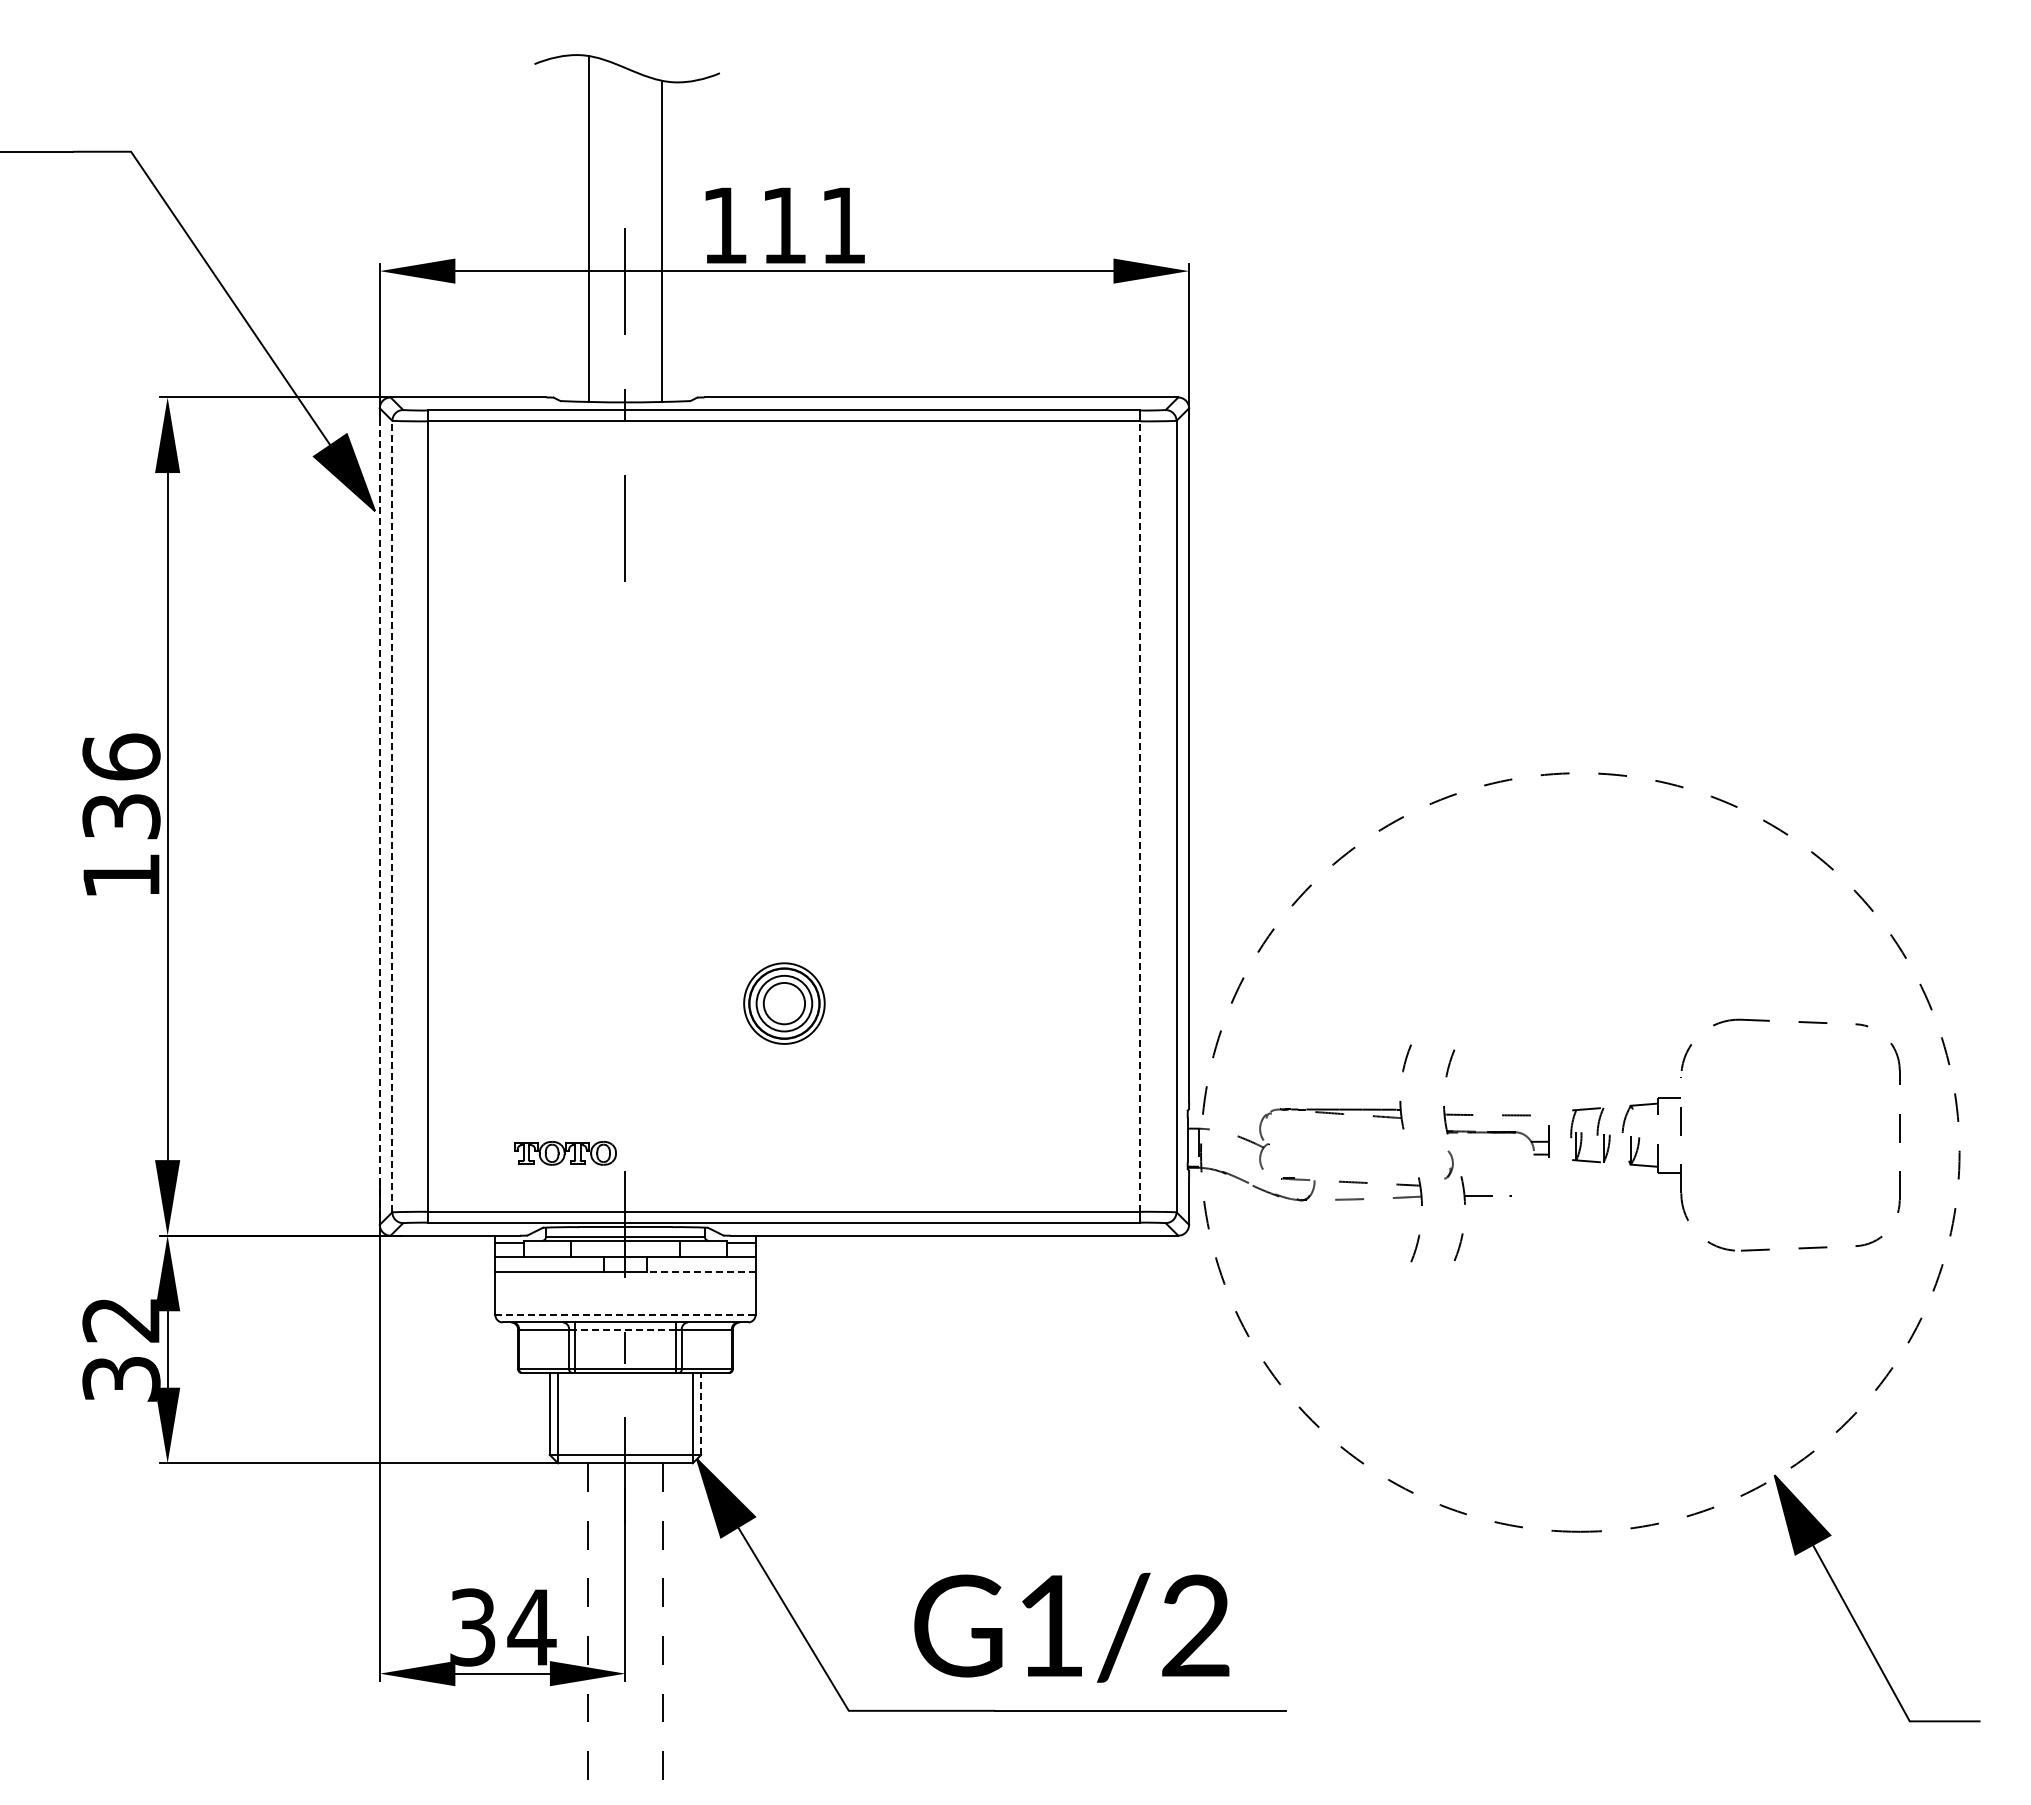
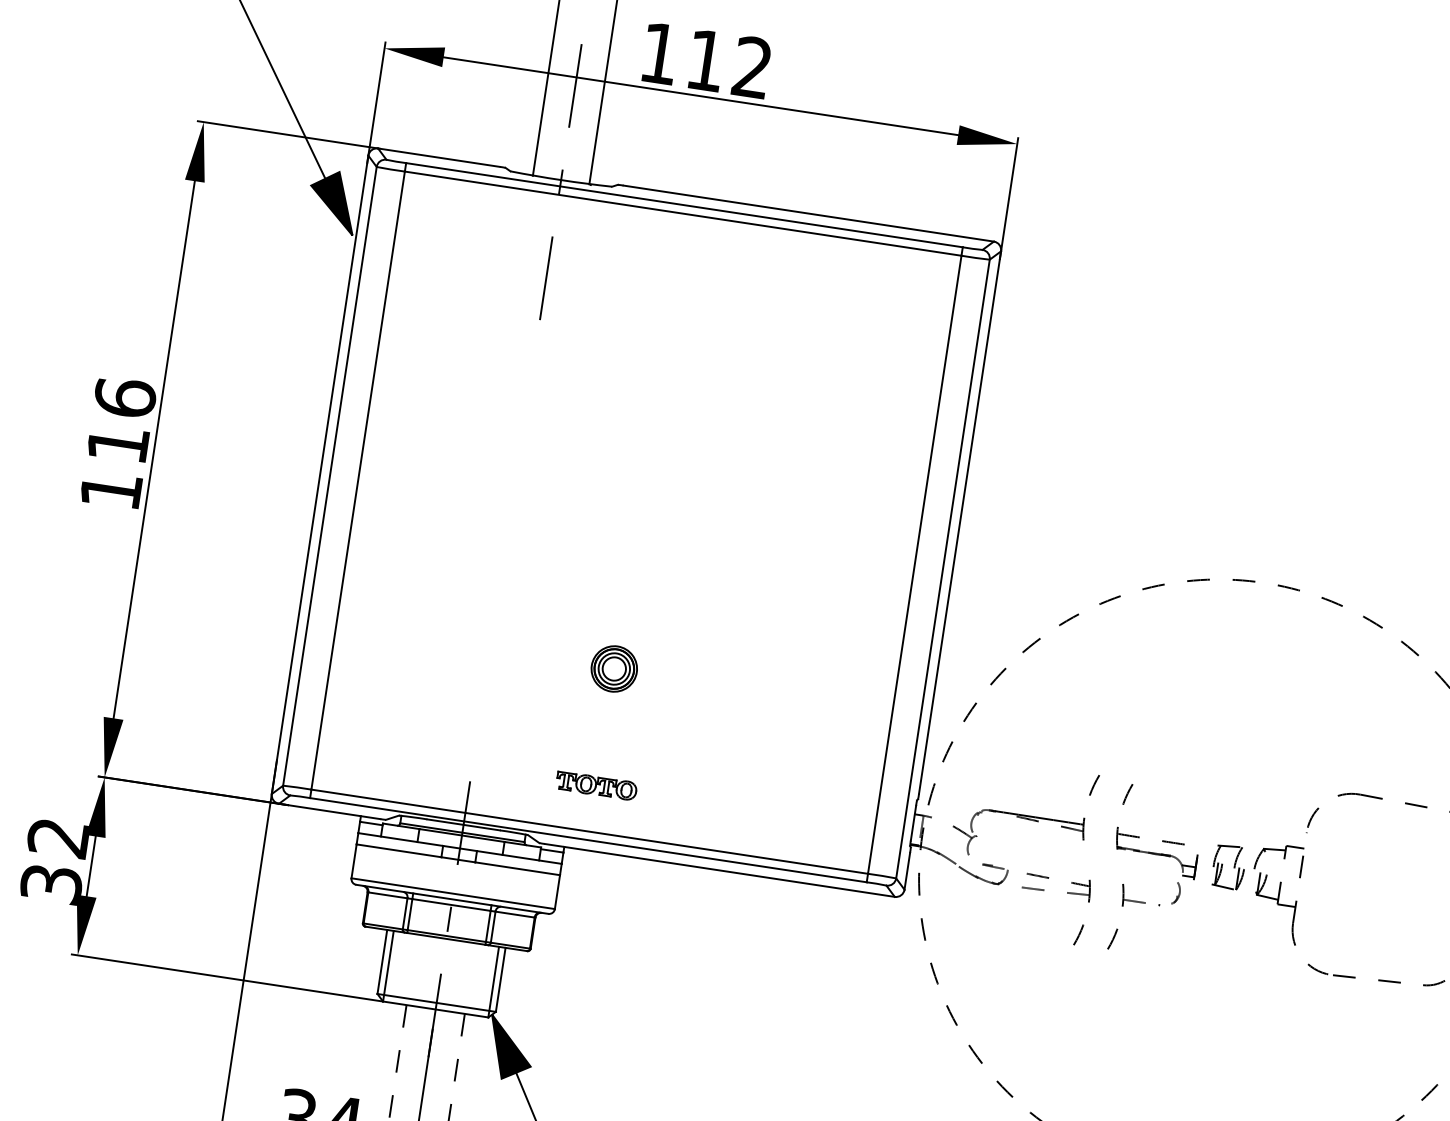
text: (842, 224) -> (751, 66), 111 -> 112
text: (121, 816) -> (118, 444), 136 -> 116
line: (392, 816) -> (330, 476), dashed -> solid
line: (1140, 816) -> (914, 564), dashed -> solid
line: (379, 817) -> (319, 475), dashed -> solid
part: (784, 1003) -> (614, 668), size x0.71
part: (565, 1153) -> (596, 786), moved
part: (1448, 1164) -> (1176, 892), moved
line: (700, 1271) -> (517, 868), dashed -> solid
line: (625, 1315) -> (453, 893), dashed -> solid
line: (624, 1329) -> (450, 904), dashed -> solid
line: (701, 1413) -> (501, 979), dashed -> solid

